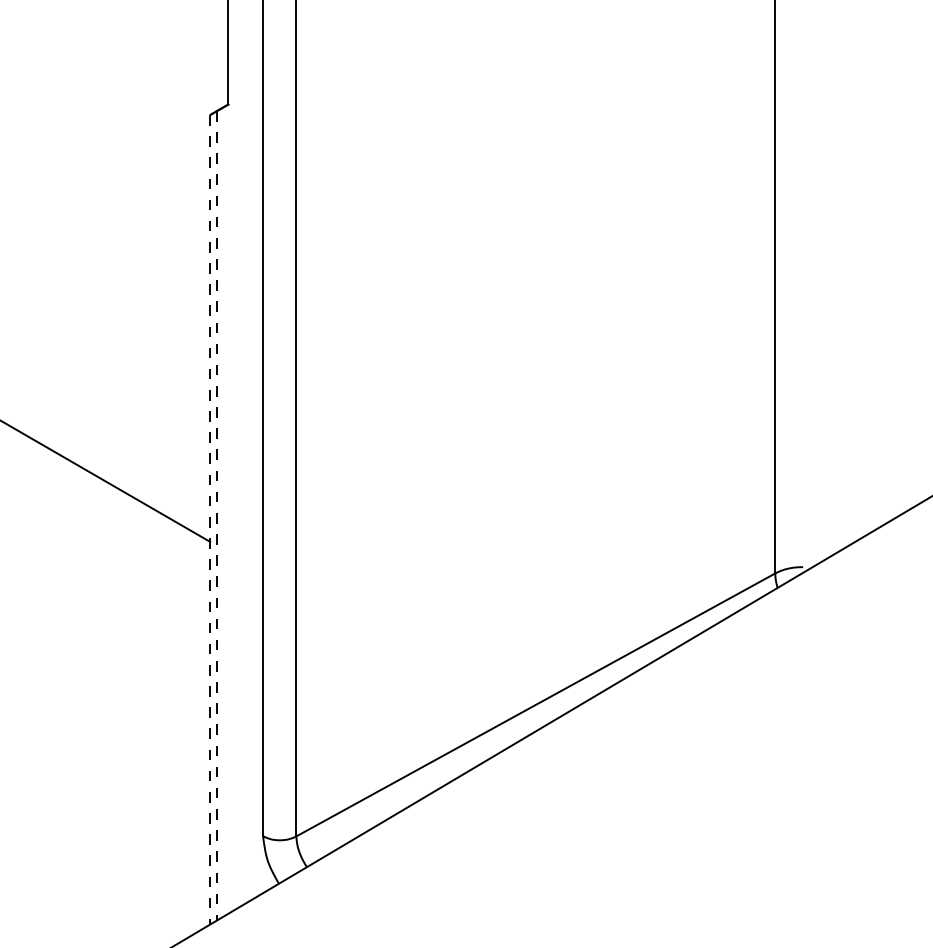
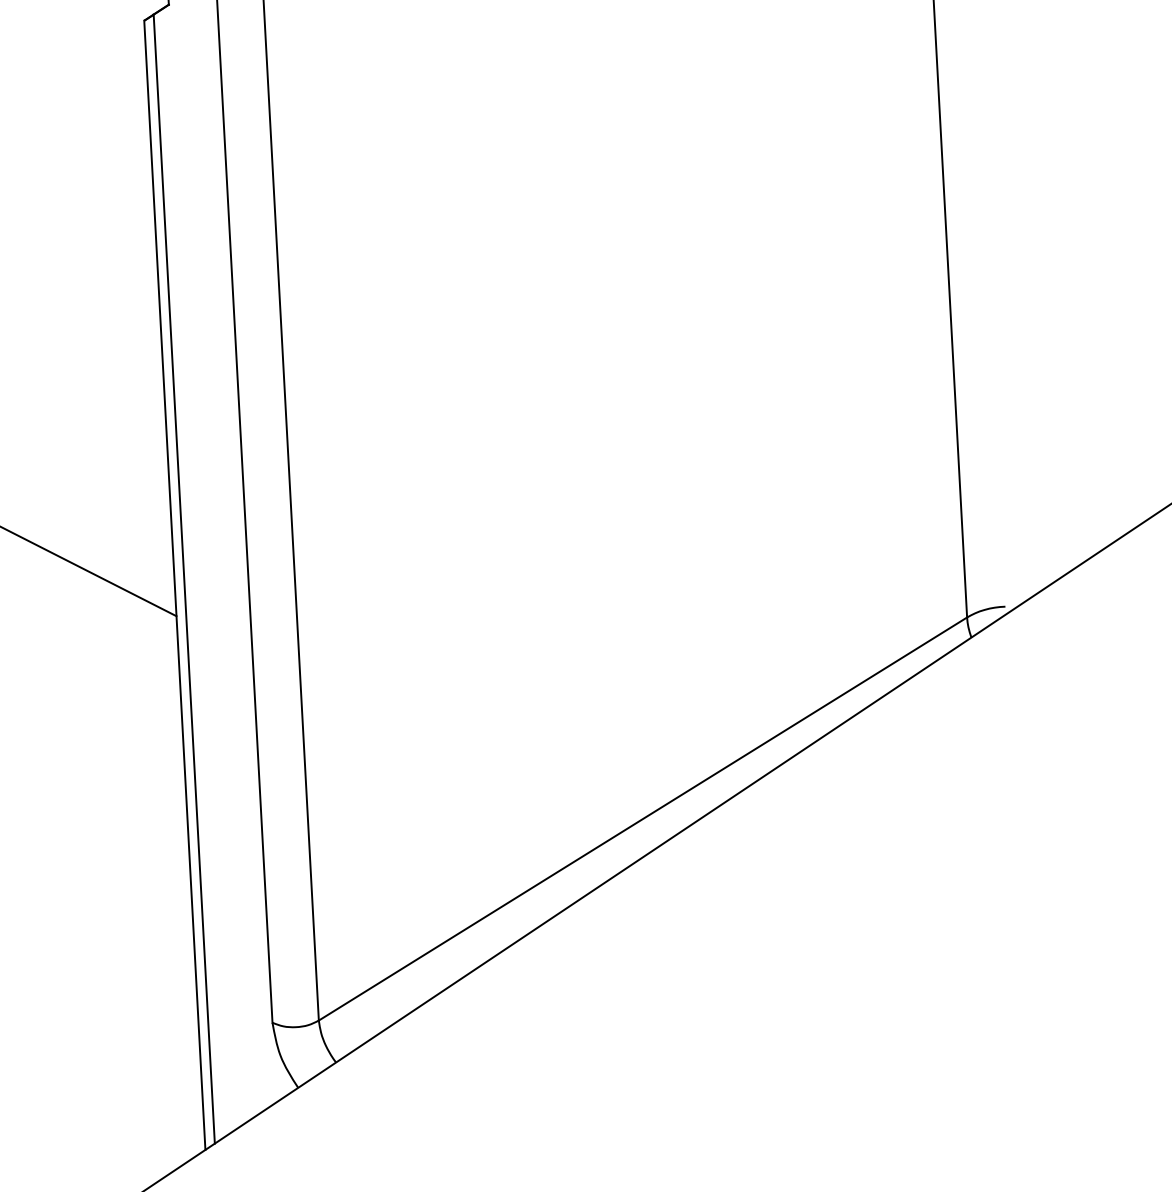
line: (217, 515) -> (184, 578), dashed -> solid
line: (210, 519) -> (175, 584), dashed -> solid

